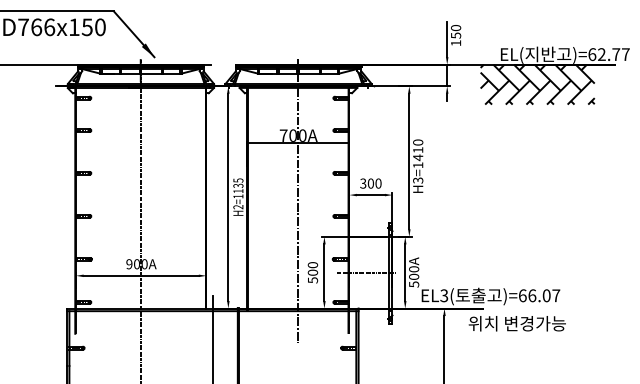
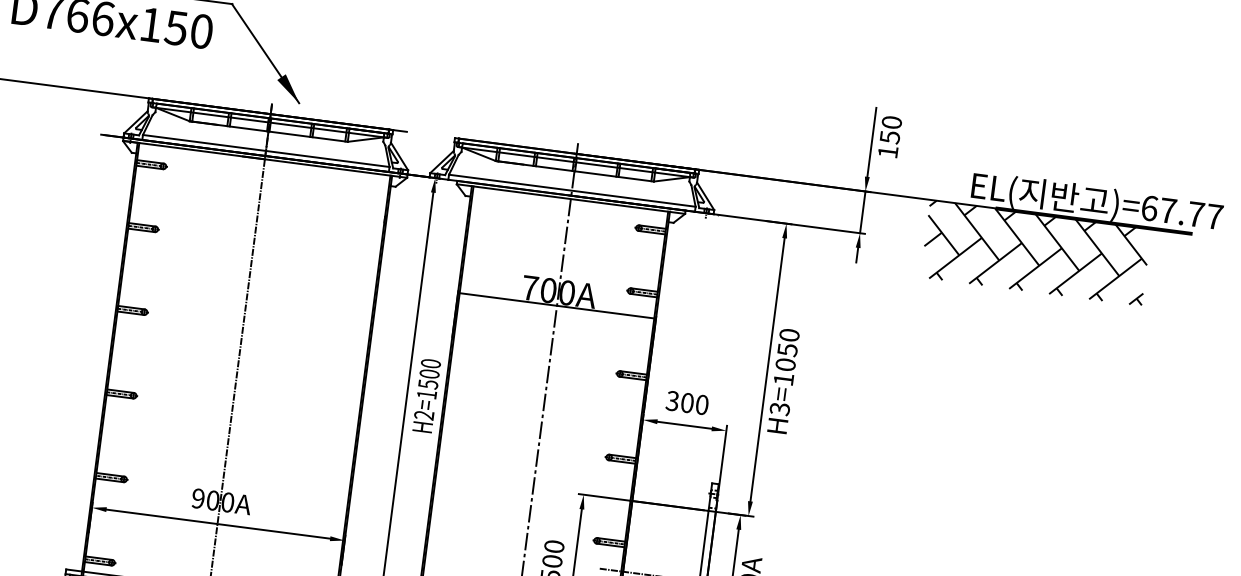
text: (601, 54) -> (1167, 210), )=62.77 -> )=67.77
text: (418, 154) -> (787, 358), H3=1410 -> H3=1050
text: (238, 185) -> (429, 373), H2=1135 -> H2=1500

